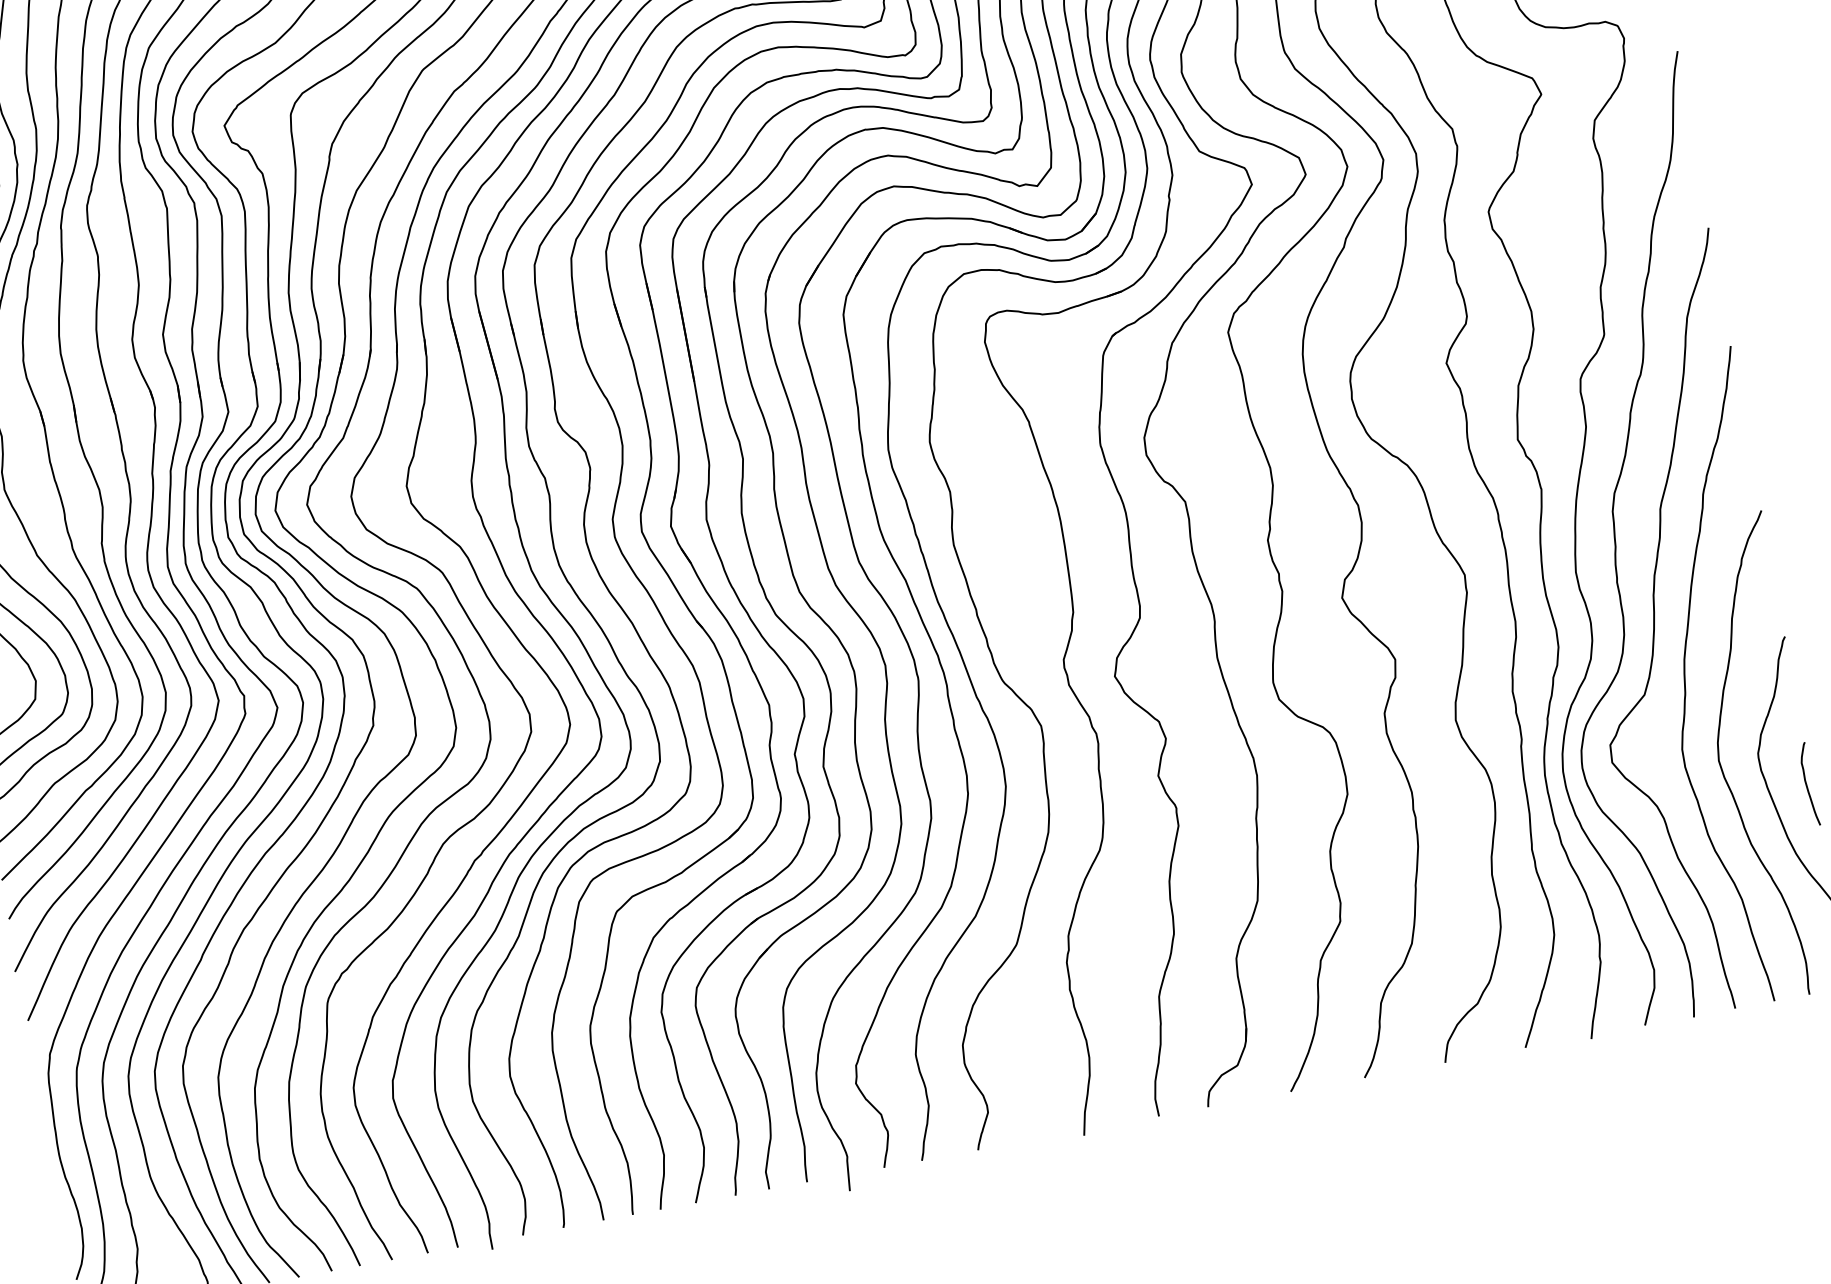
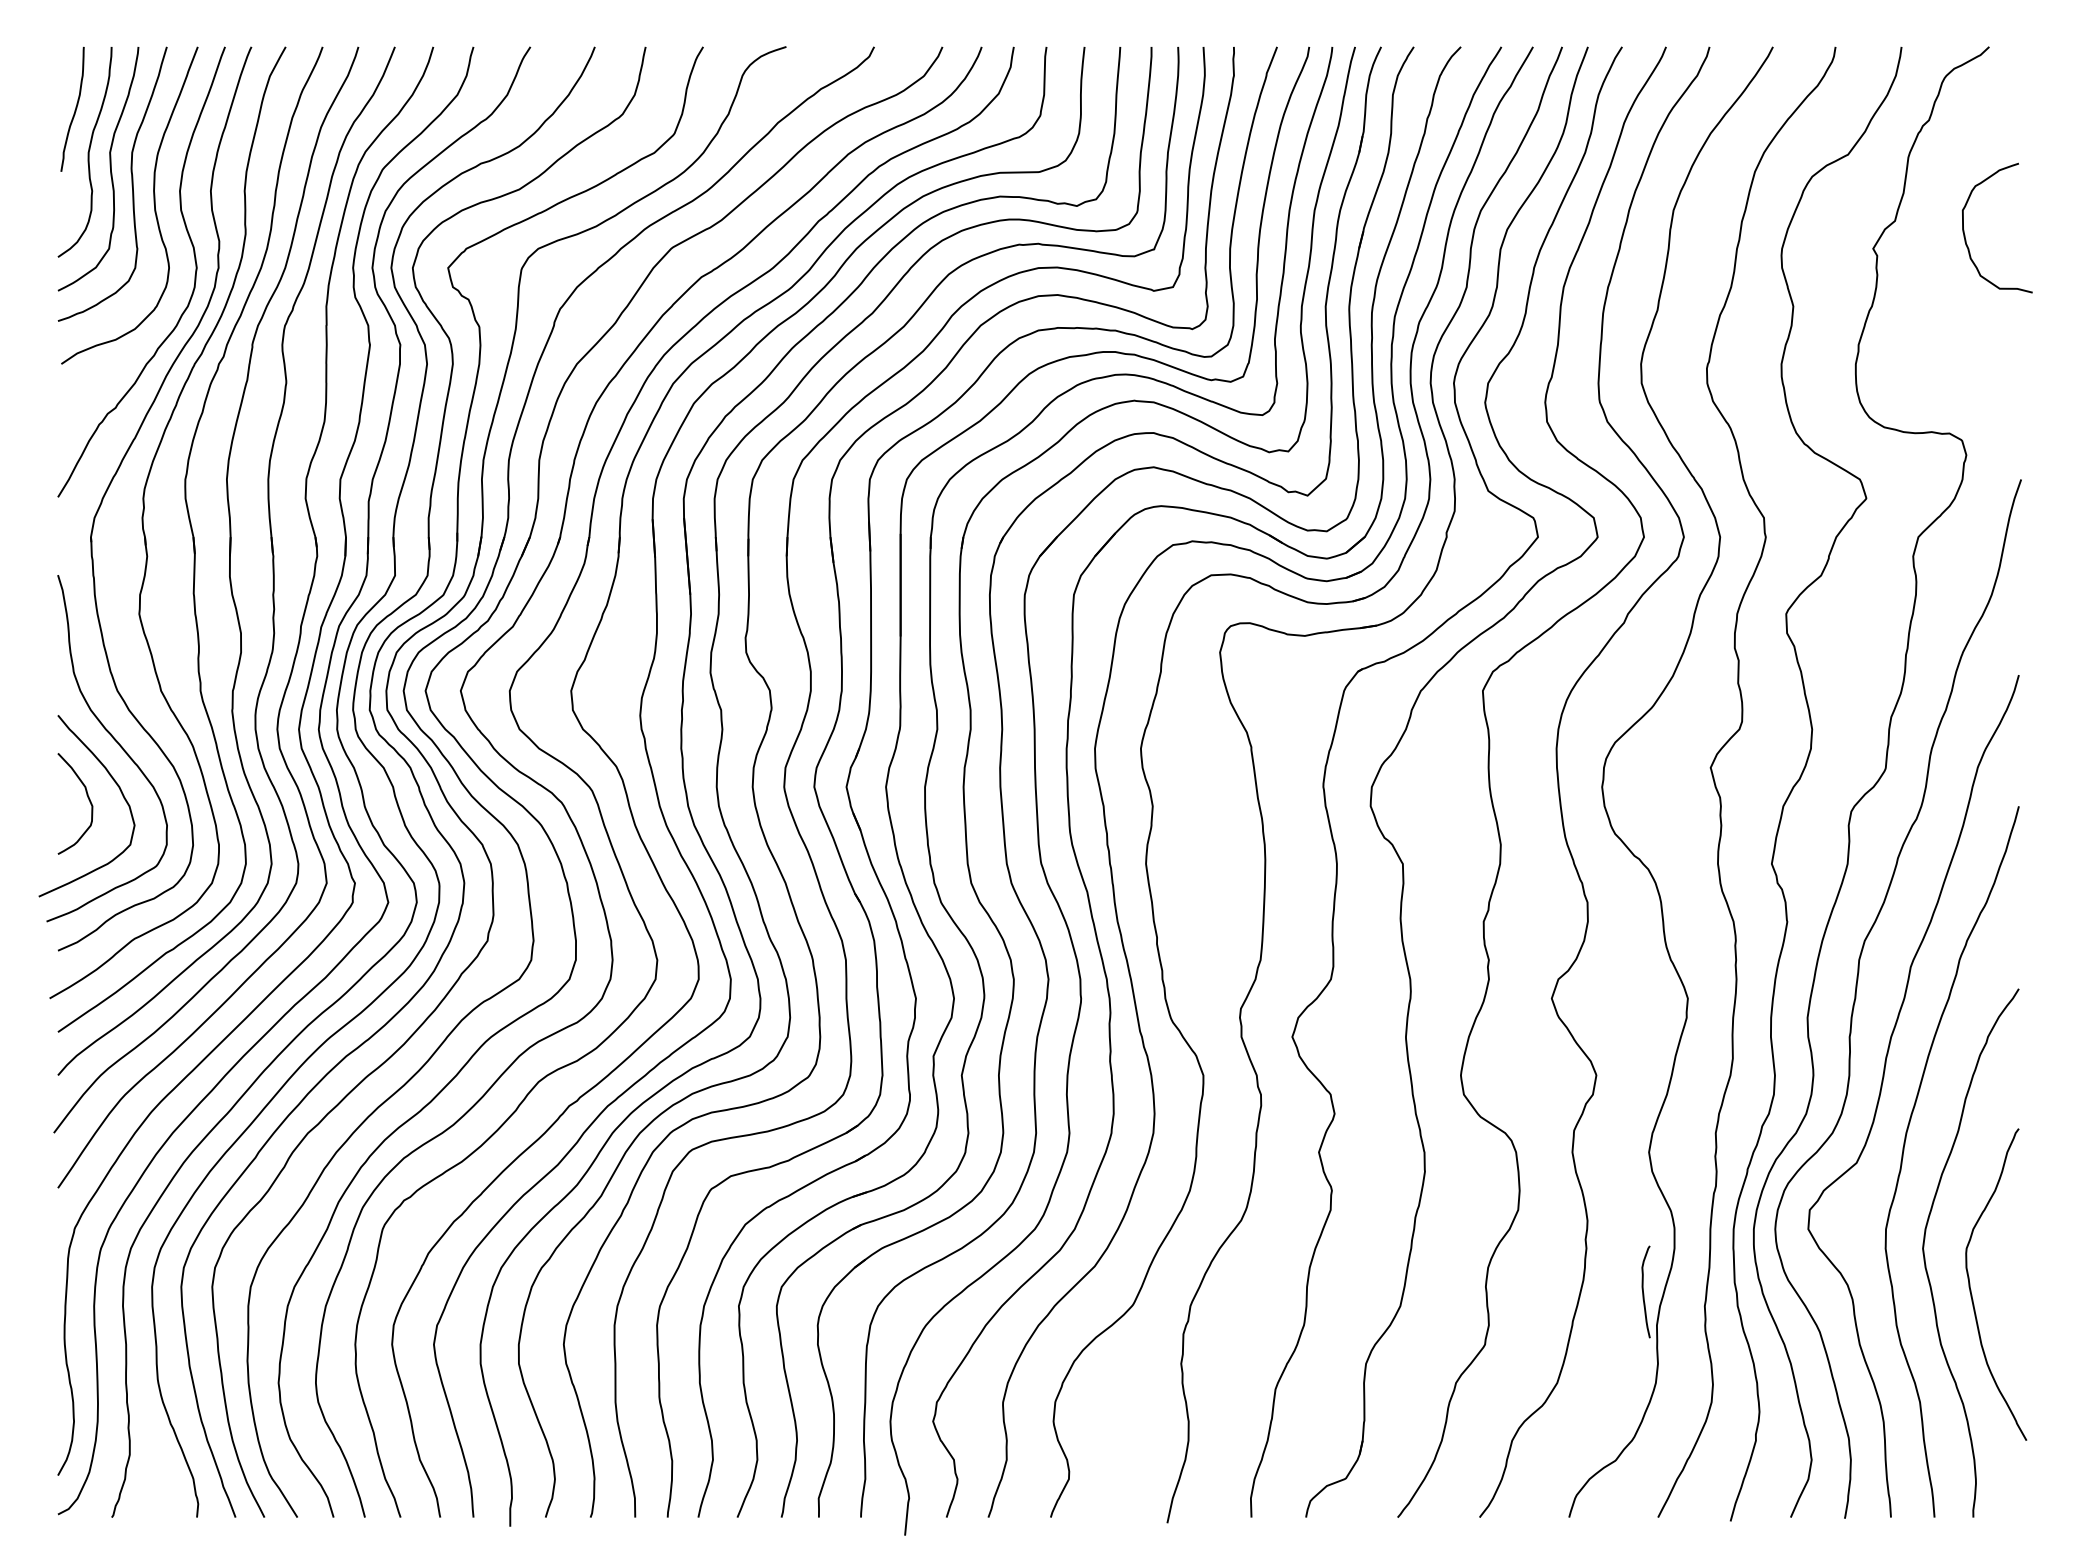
curve: (1806, 784) -> (1643, 1291), moved

